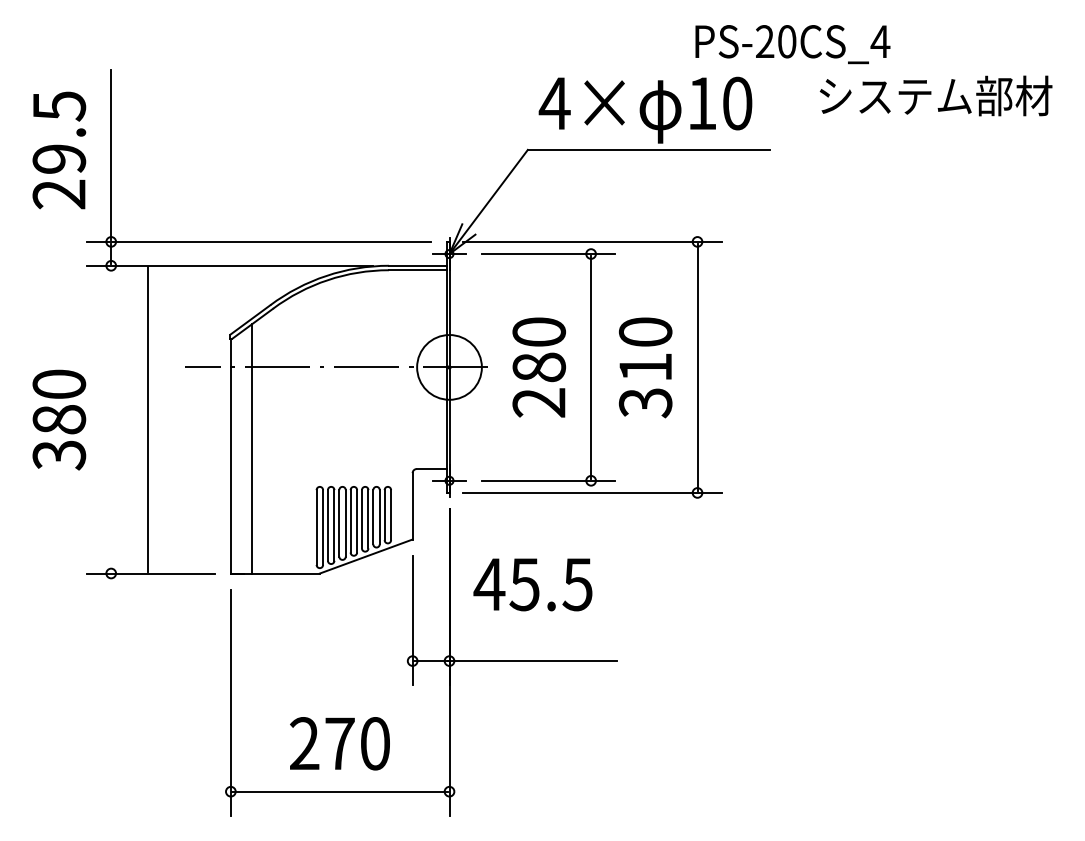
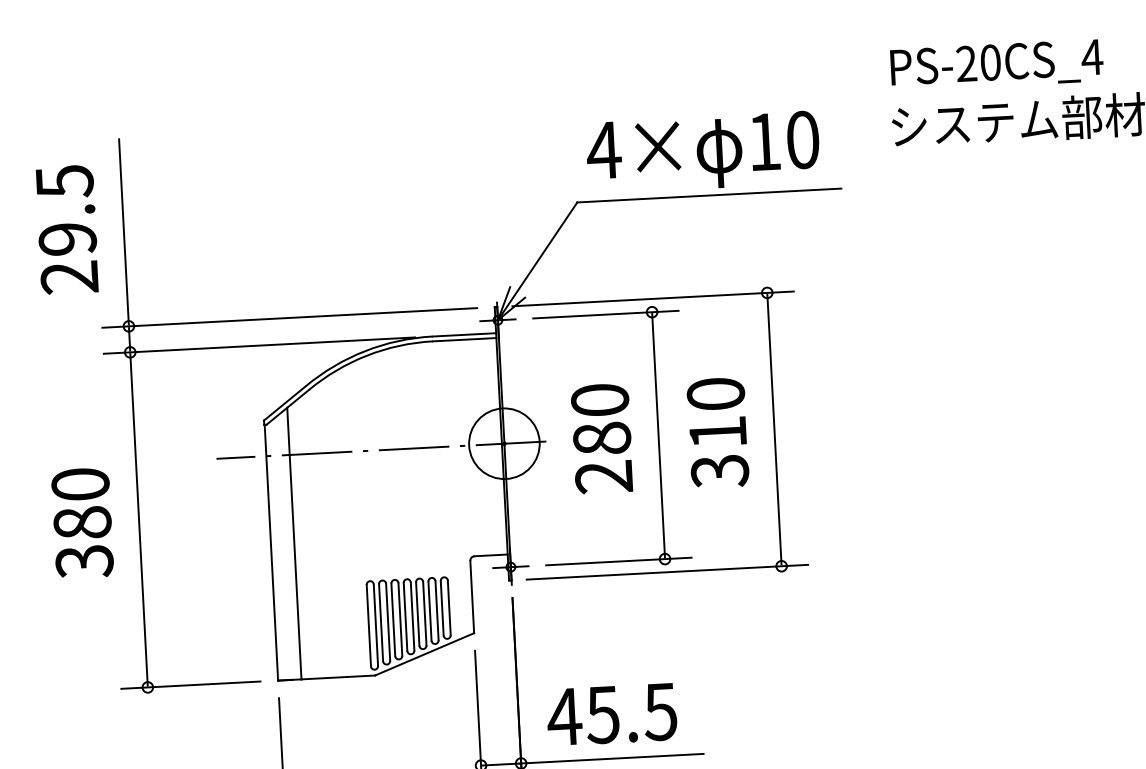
text: (792, 44) -> (996, 65), moved
line: (148, 419) -> (139, 519), moved
text: (532, 584) -> (611, 714), moved

